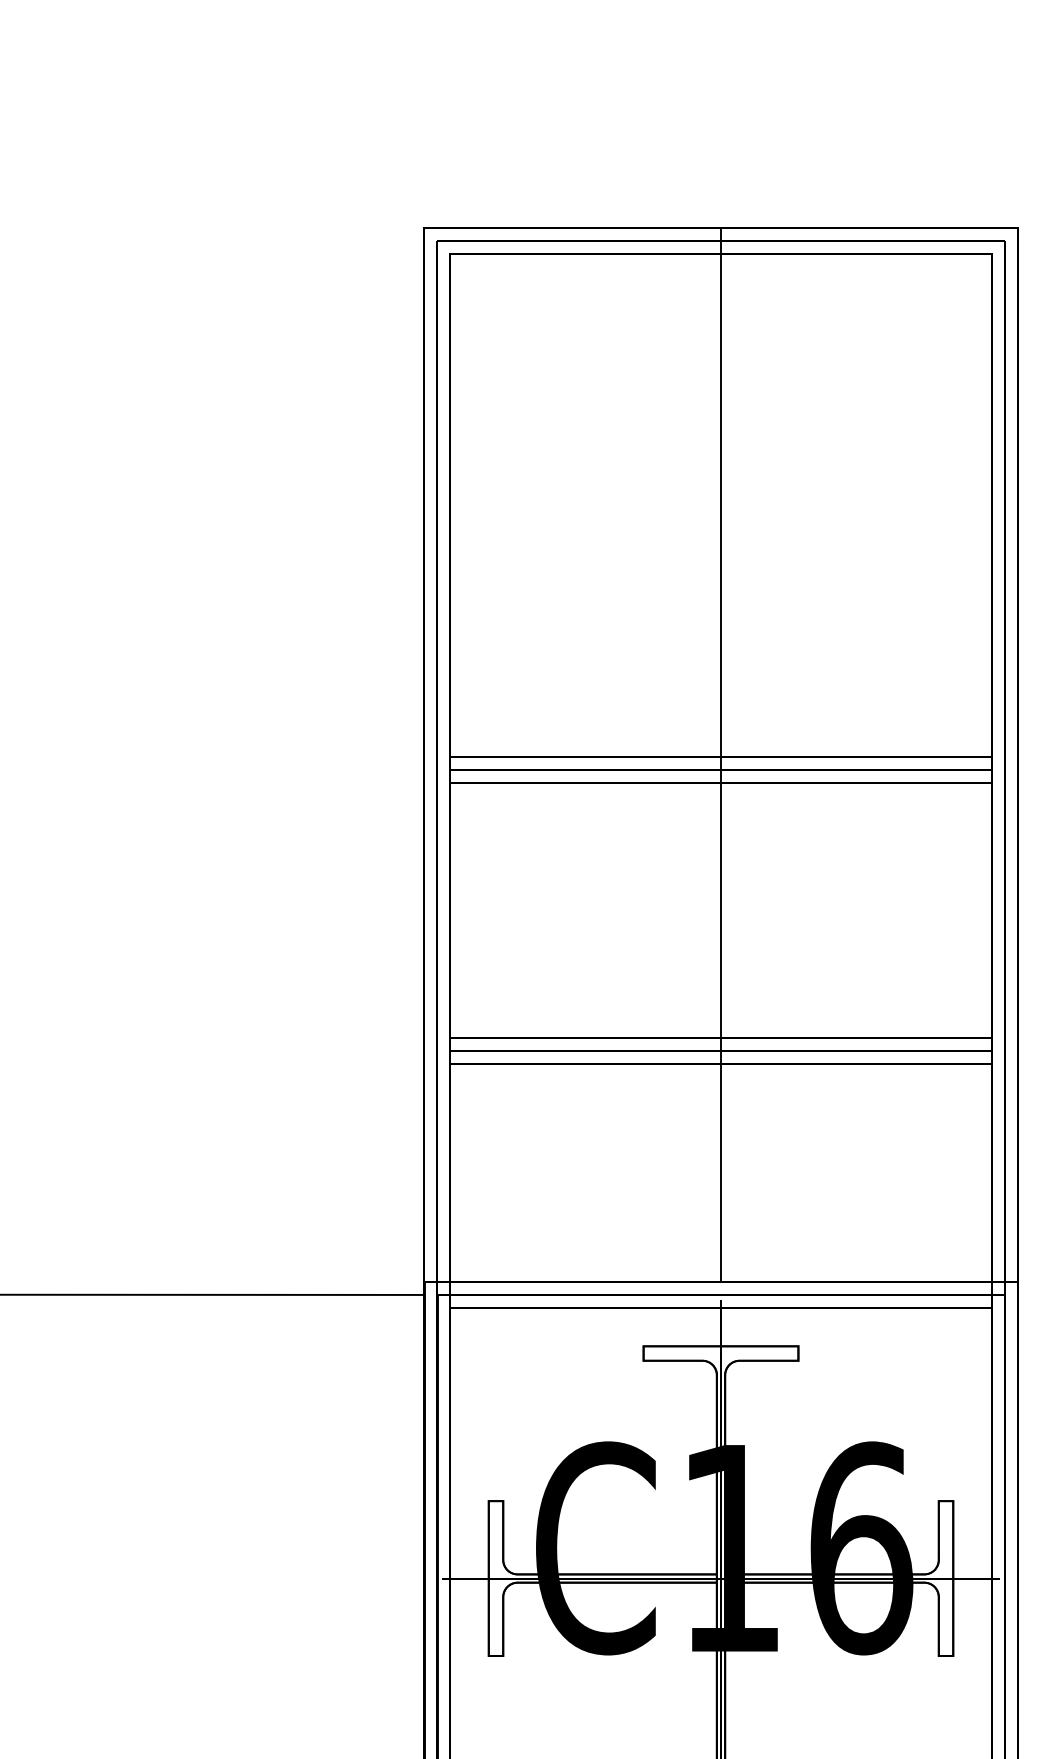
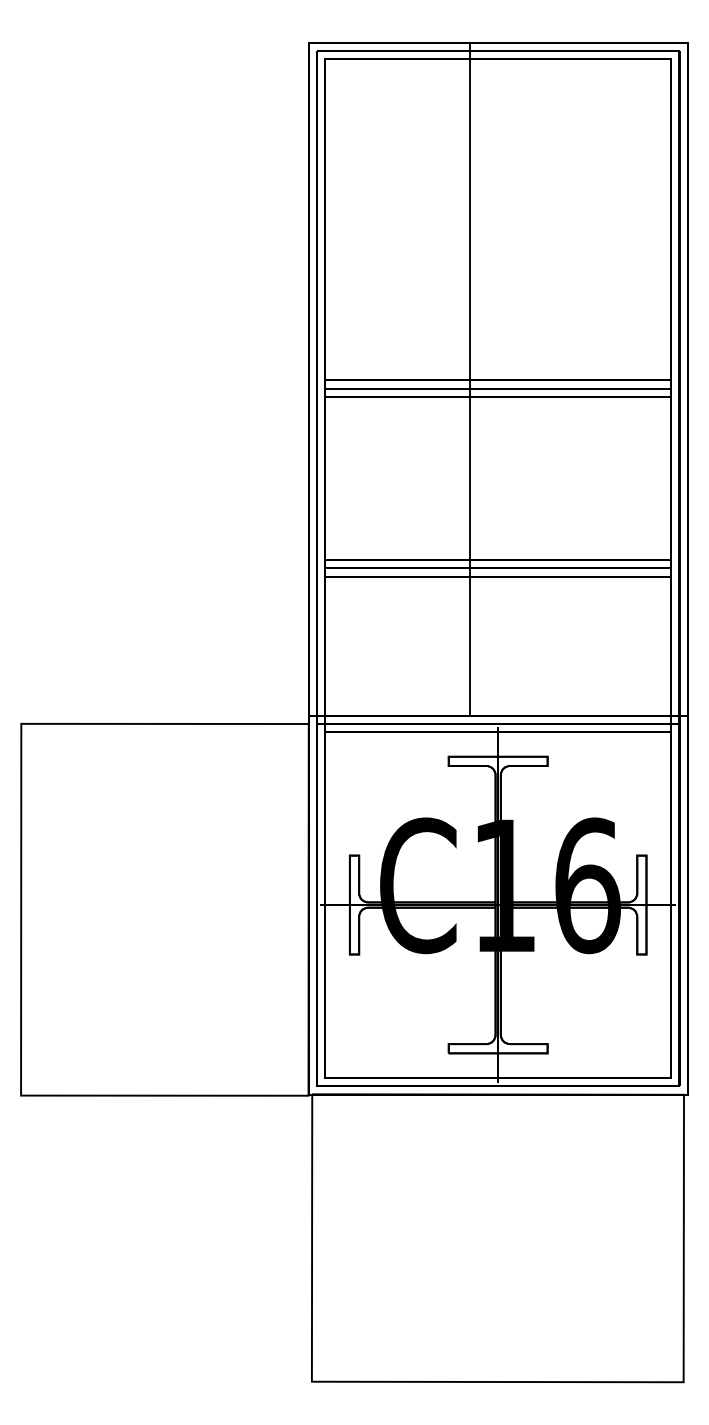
line: (721, 753) -> (470, 378), moved

